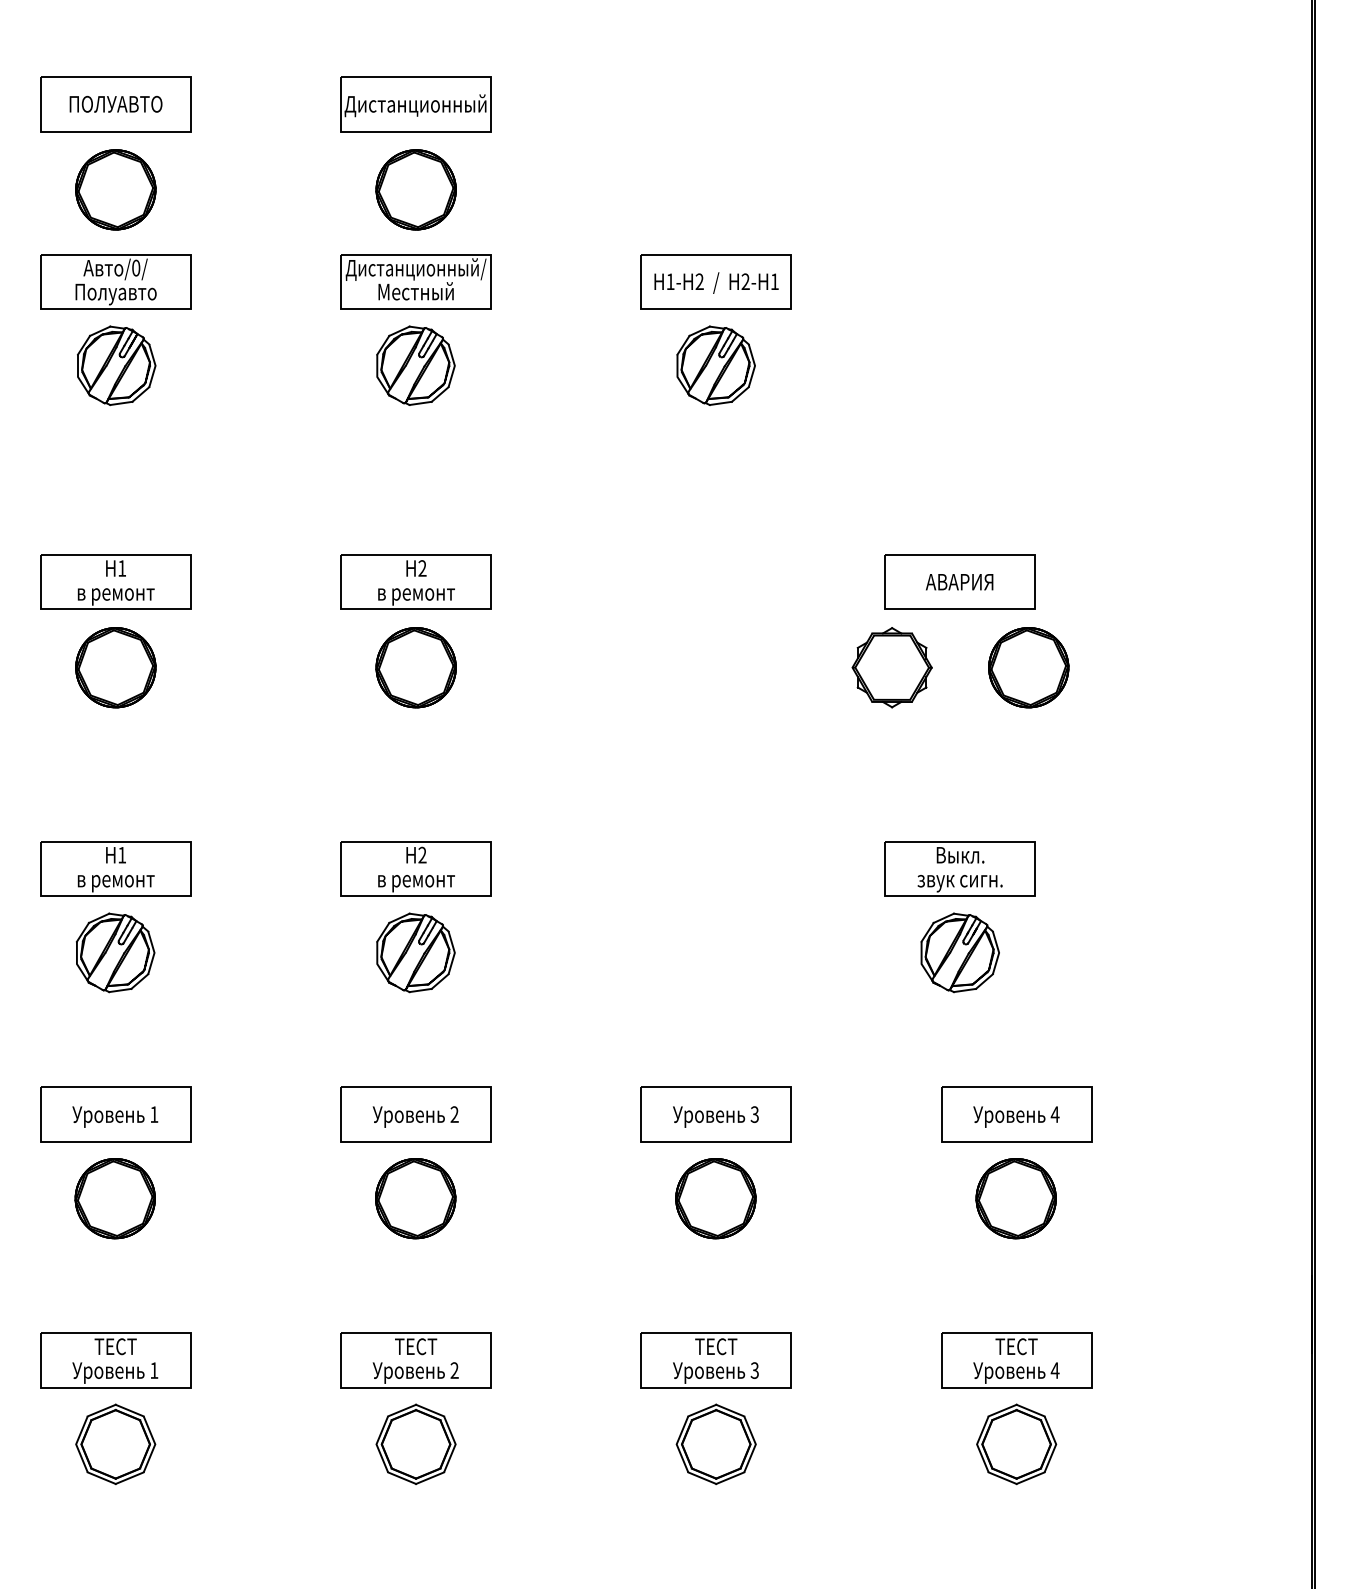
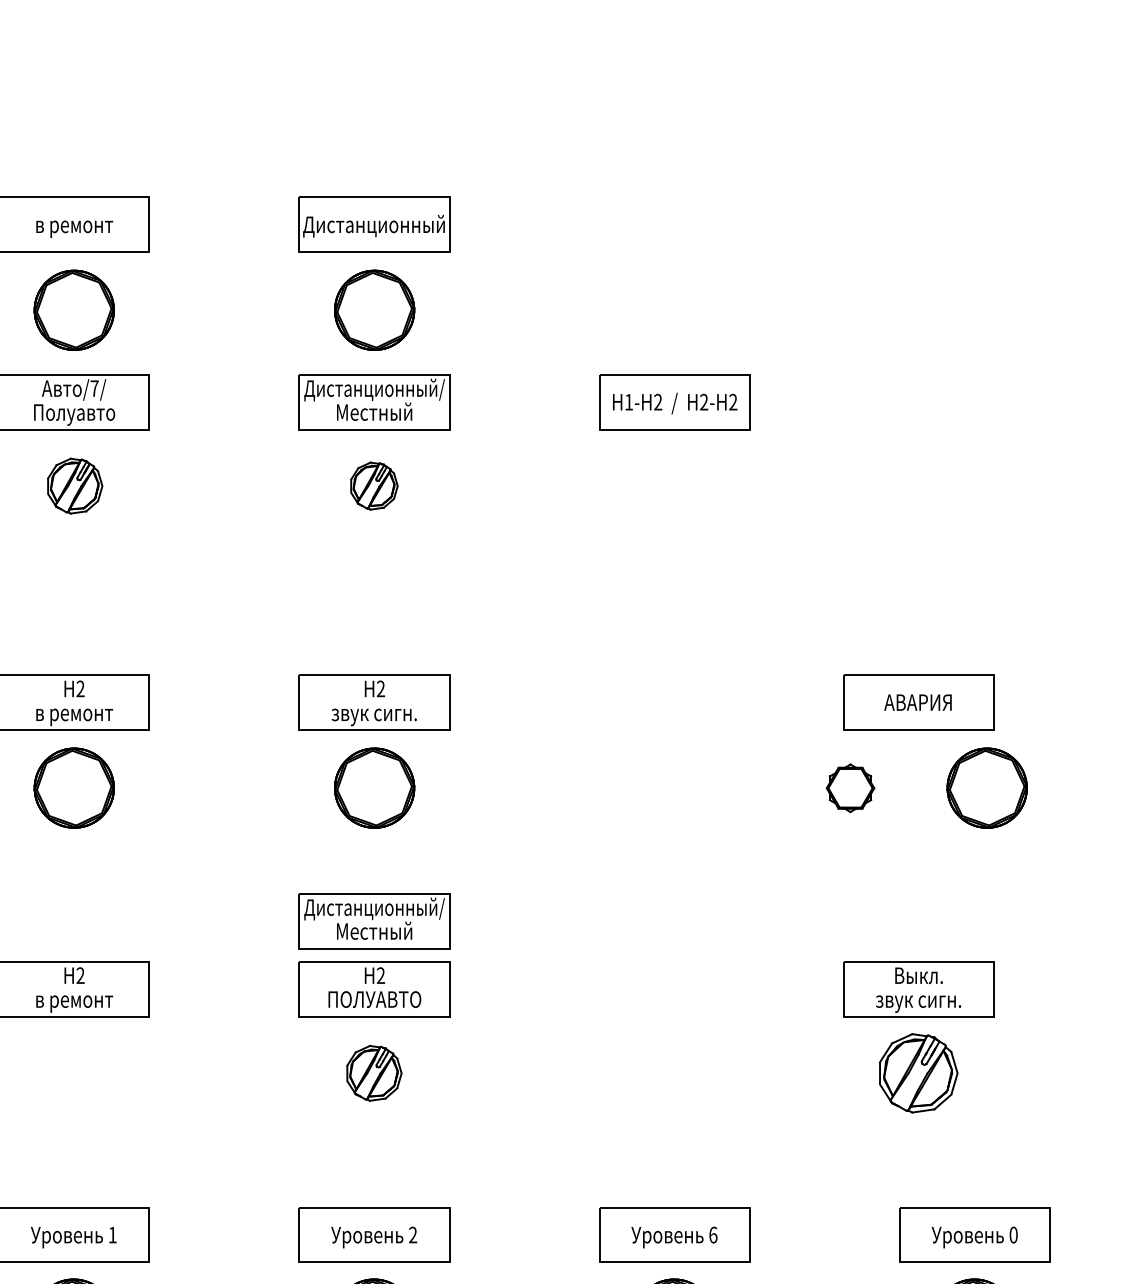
text: (115, 106) -> (73, 226), ПОЛУАВТО -> в ремонт
text: (136, 267) -> (94, 387), /0/ -> /7/
text: (774, 281) -> (732, 401), 1 -> 2
part: (116, 365) -> (74, 485), size x0.7
part: (415, 365) -> (373, 485), size x0.6
part: (715, 365) -> (673, 485), removed
text: (122, 568) -> (80, 688), 1 -> 2
text: (415, 596) -> (373, 716), в ремонт -> звук сигн.
part: (891, 667) -> (849, 787), size x0.6
part: (415, 800) -> (373, 920), added
text: (122, 854) -> (80, 974), 1 -> 2
text: (416, 881) -> (374, 1001), в ремонт -> ПОЛУАВТО
part: (115, 952) -> (73, 1072), removed
part: (415, 952) -> (373, 1072), size x0.7
text: (754, 1114) -> (712, 1234), 3 -> 6
text: (1054, 1114) -> (1012, 1234), 4 -> 0

